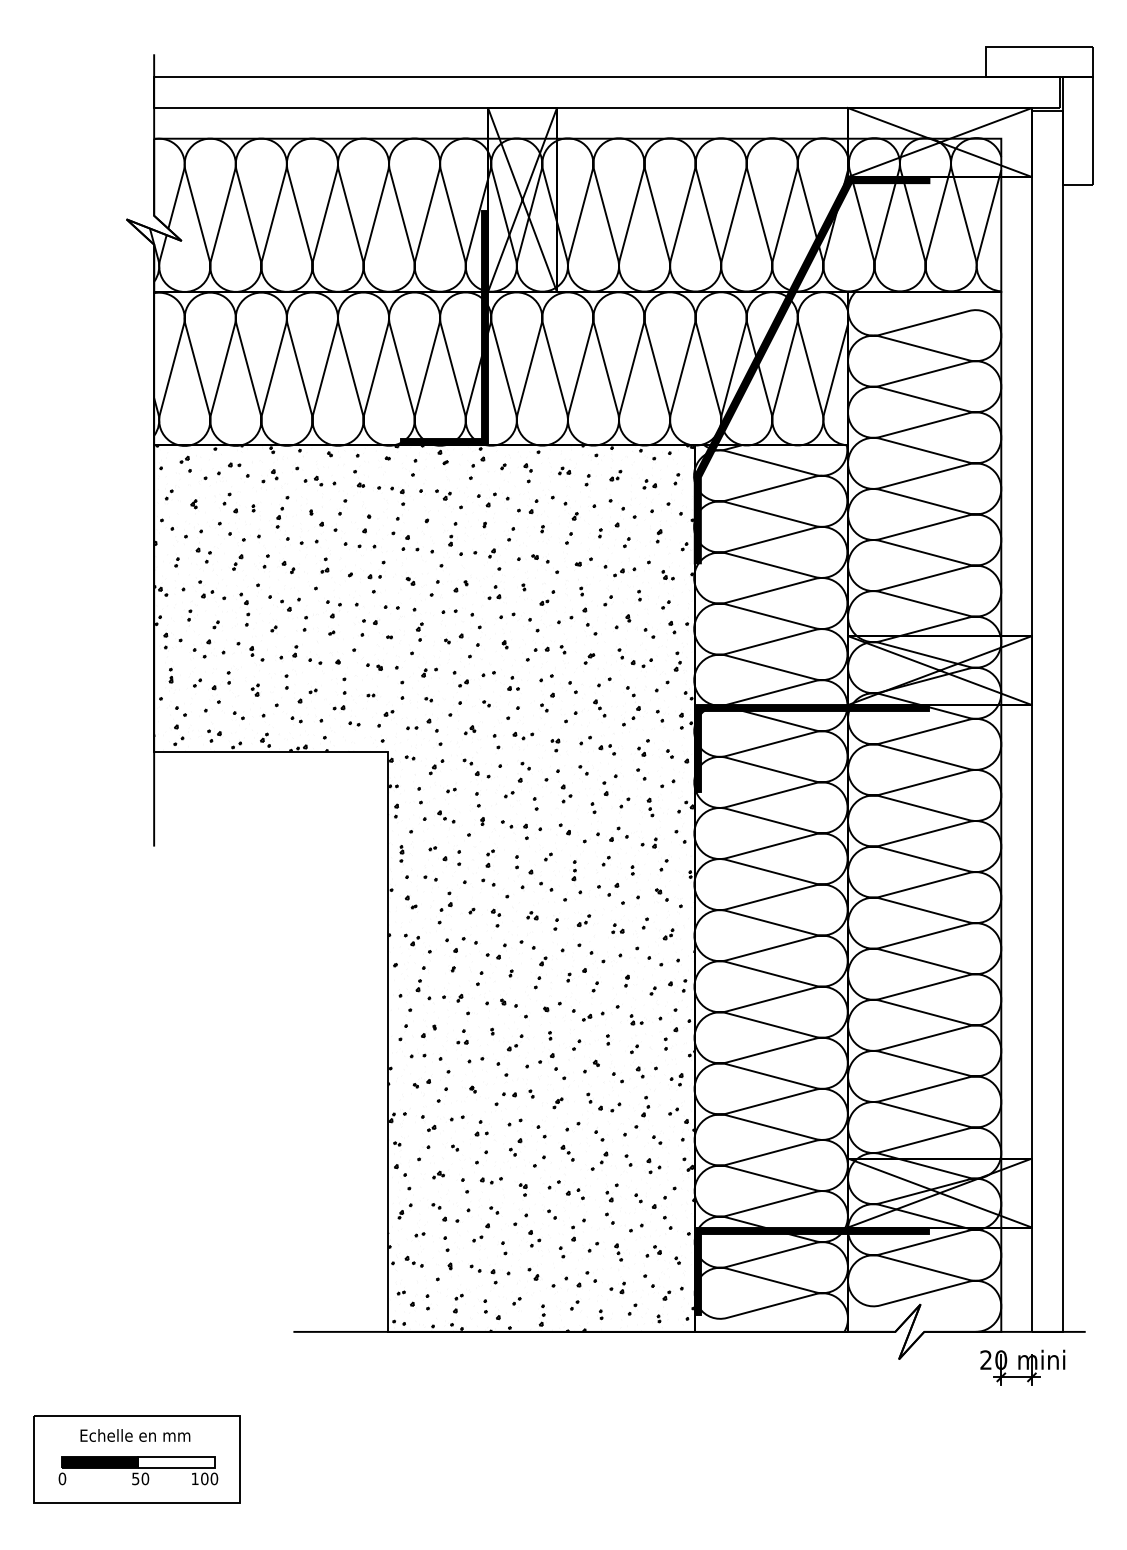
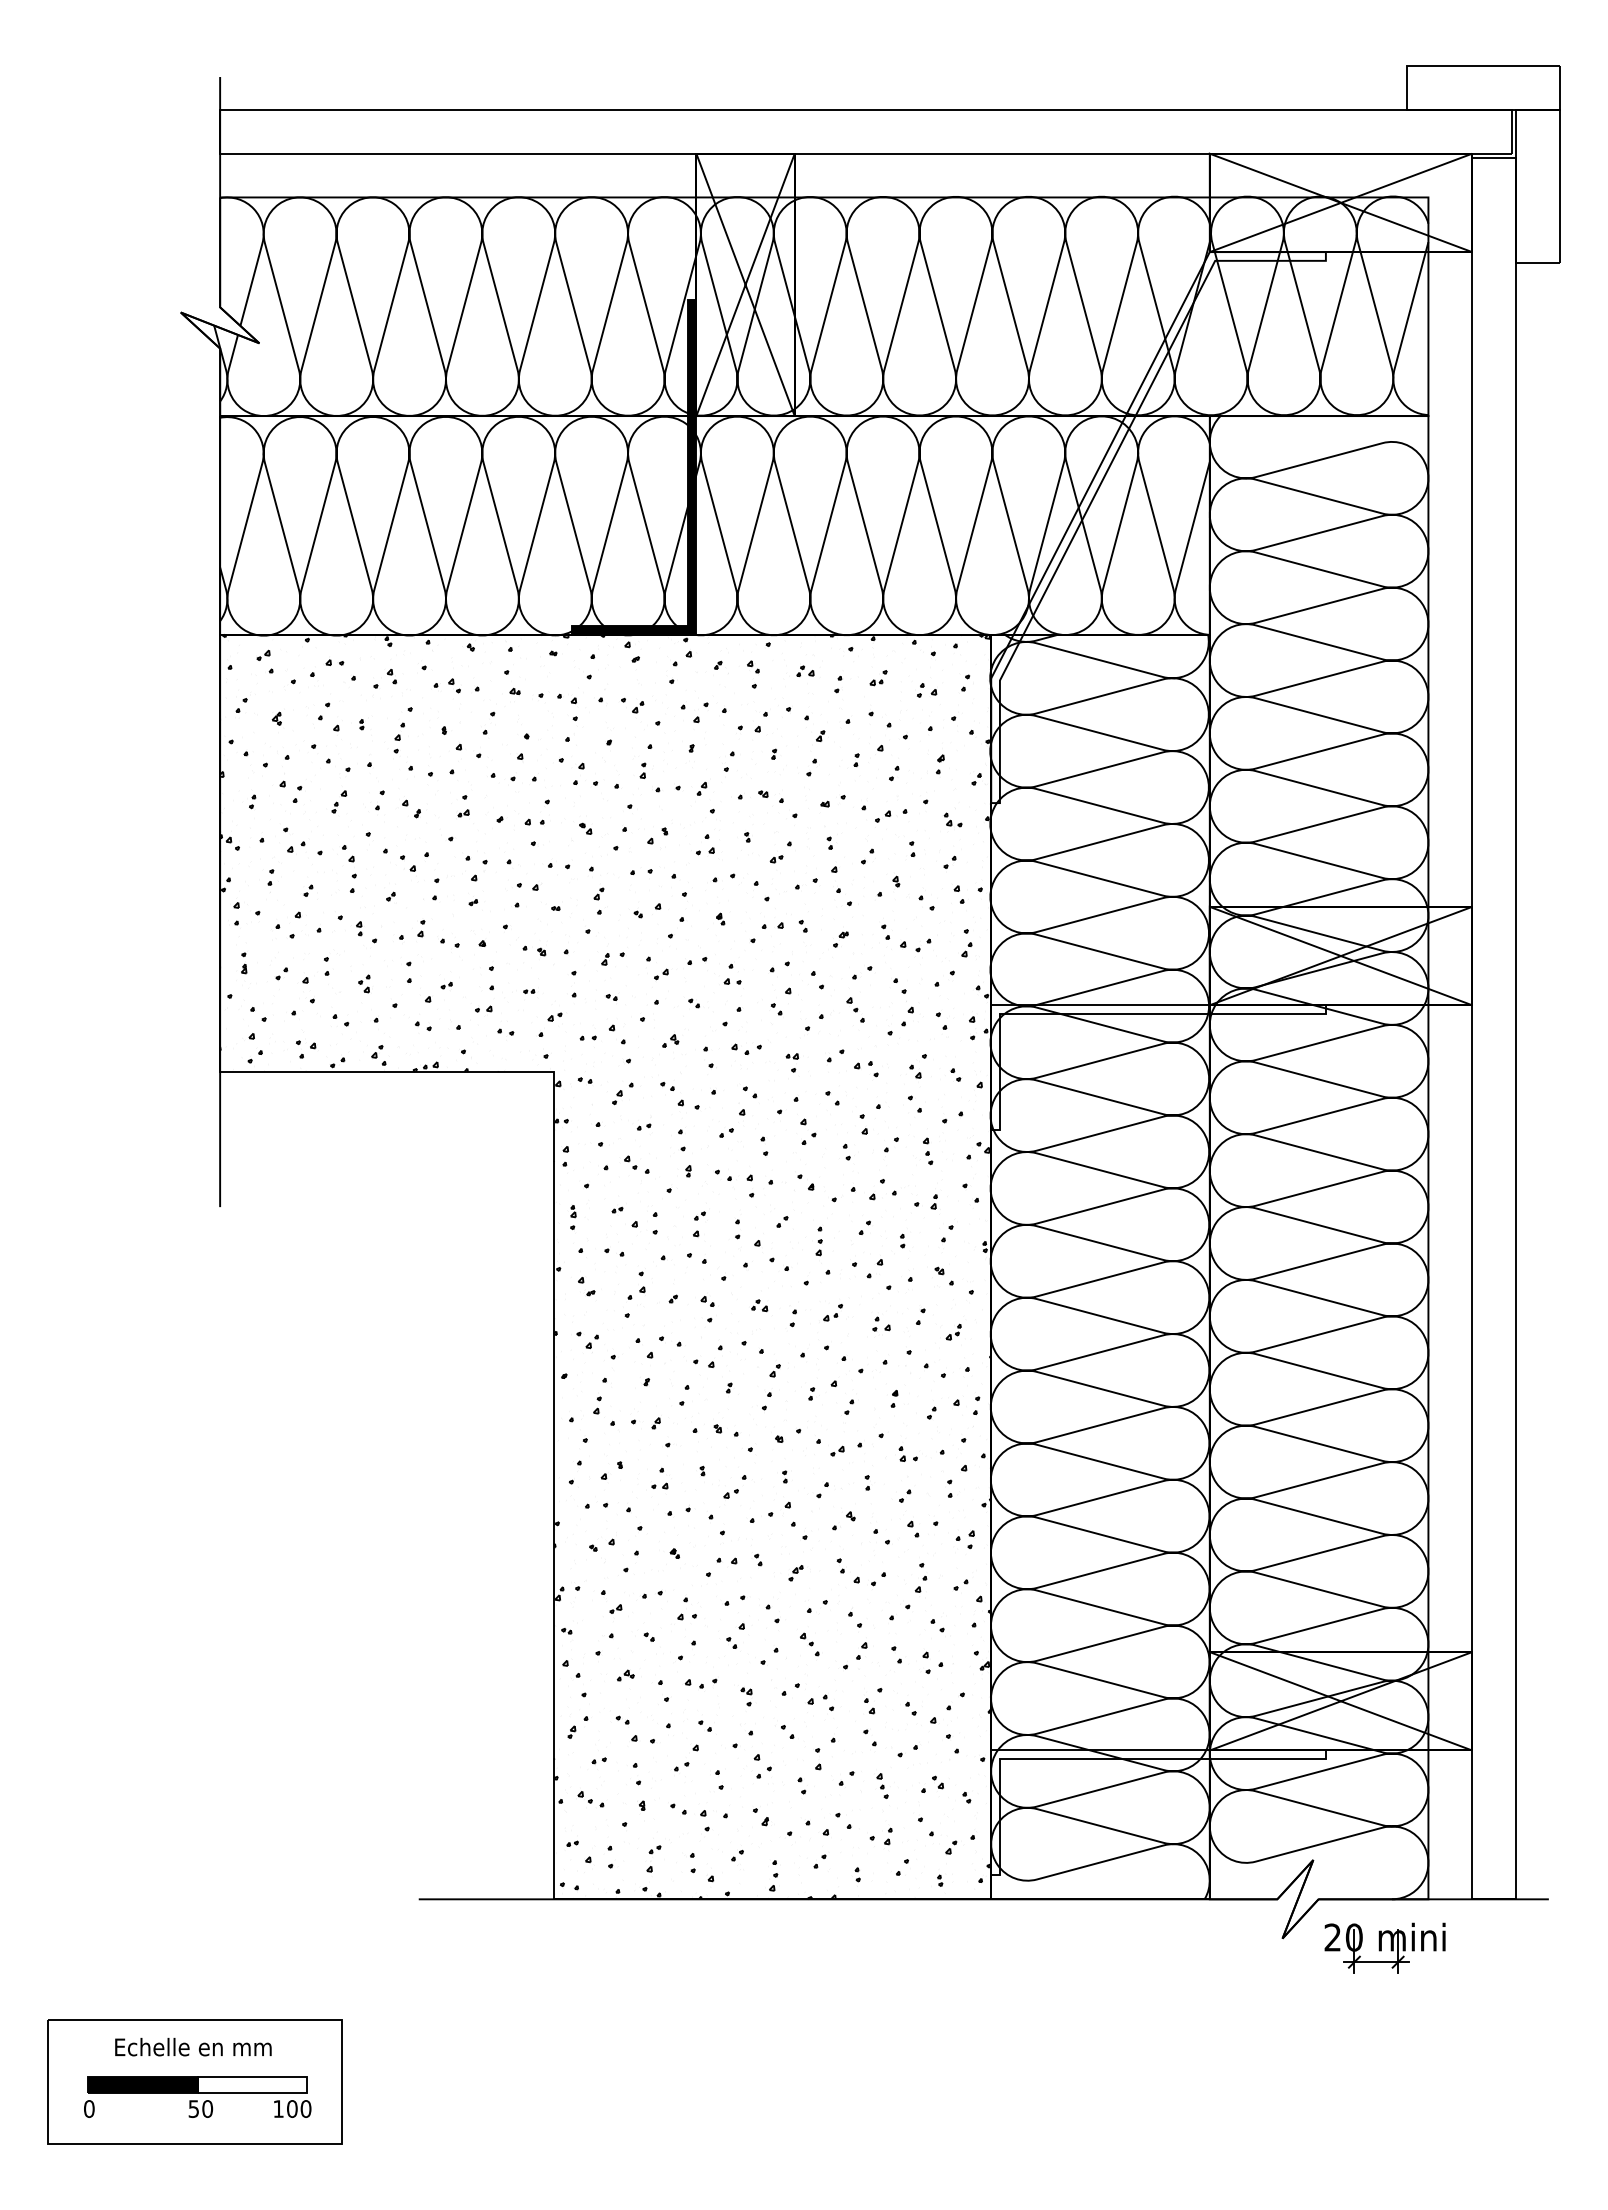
fill: (812, 370) -> (1158, 527), removed
fill: (812, 748) -> (1158, 1067), removed
fill: (812, 1271) -> (1158, 1812), removed
part: (1022, 1367) -> (1384, 1947), moved

